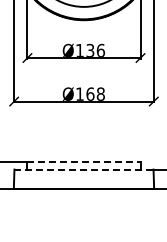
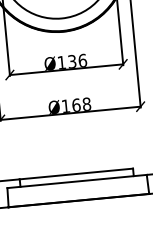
line: (84, 162) -> (76, 174), dashed -> solid
line: (83, 169) -> (76, 181), dashed -> solid

